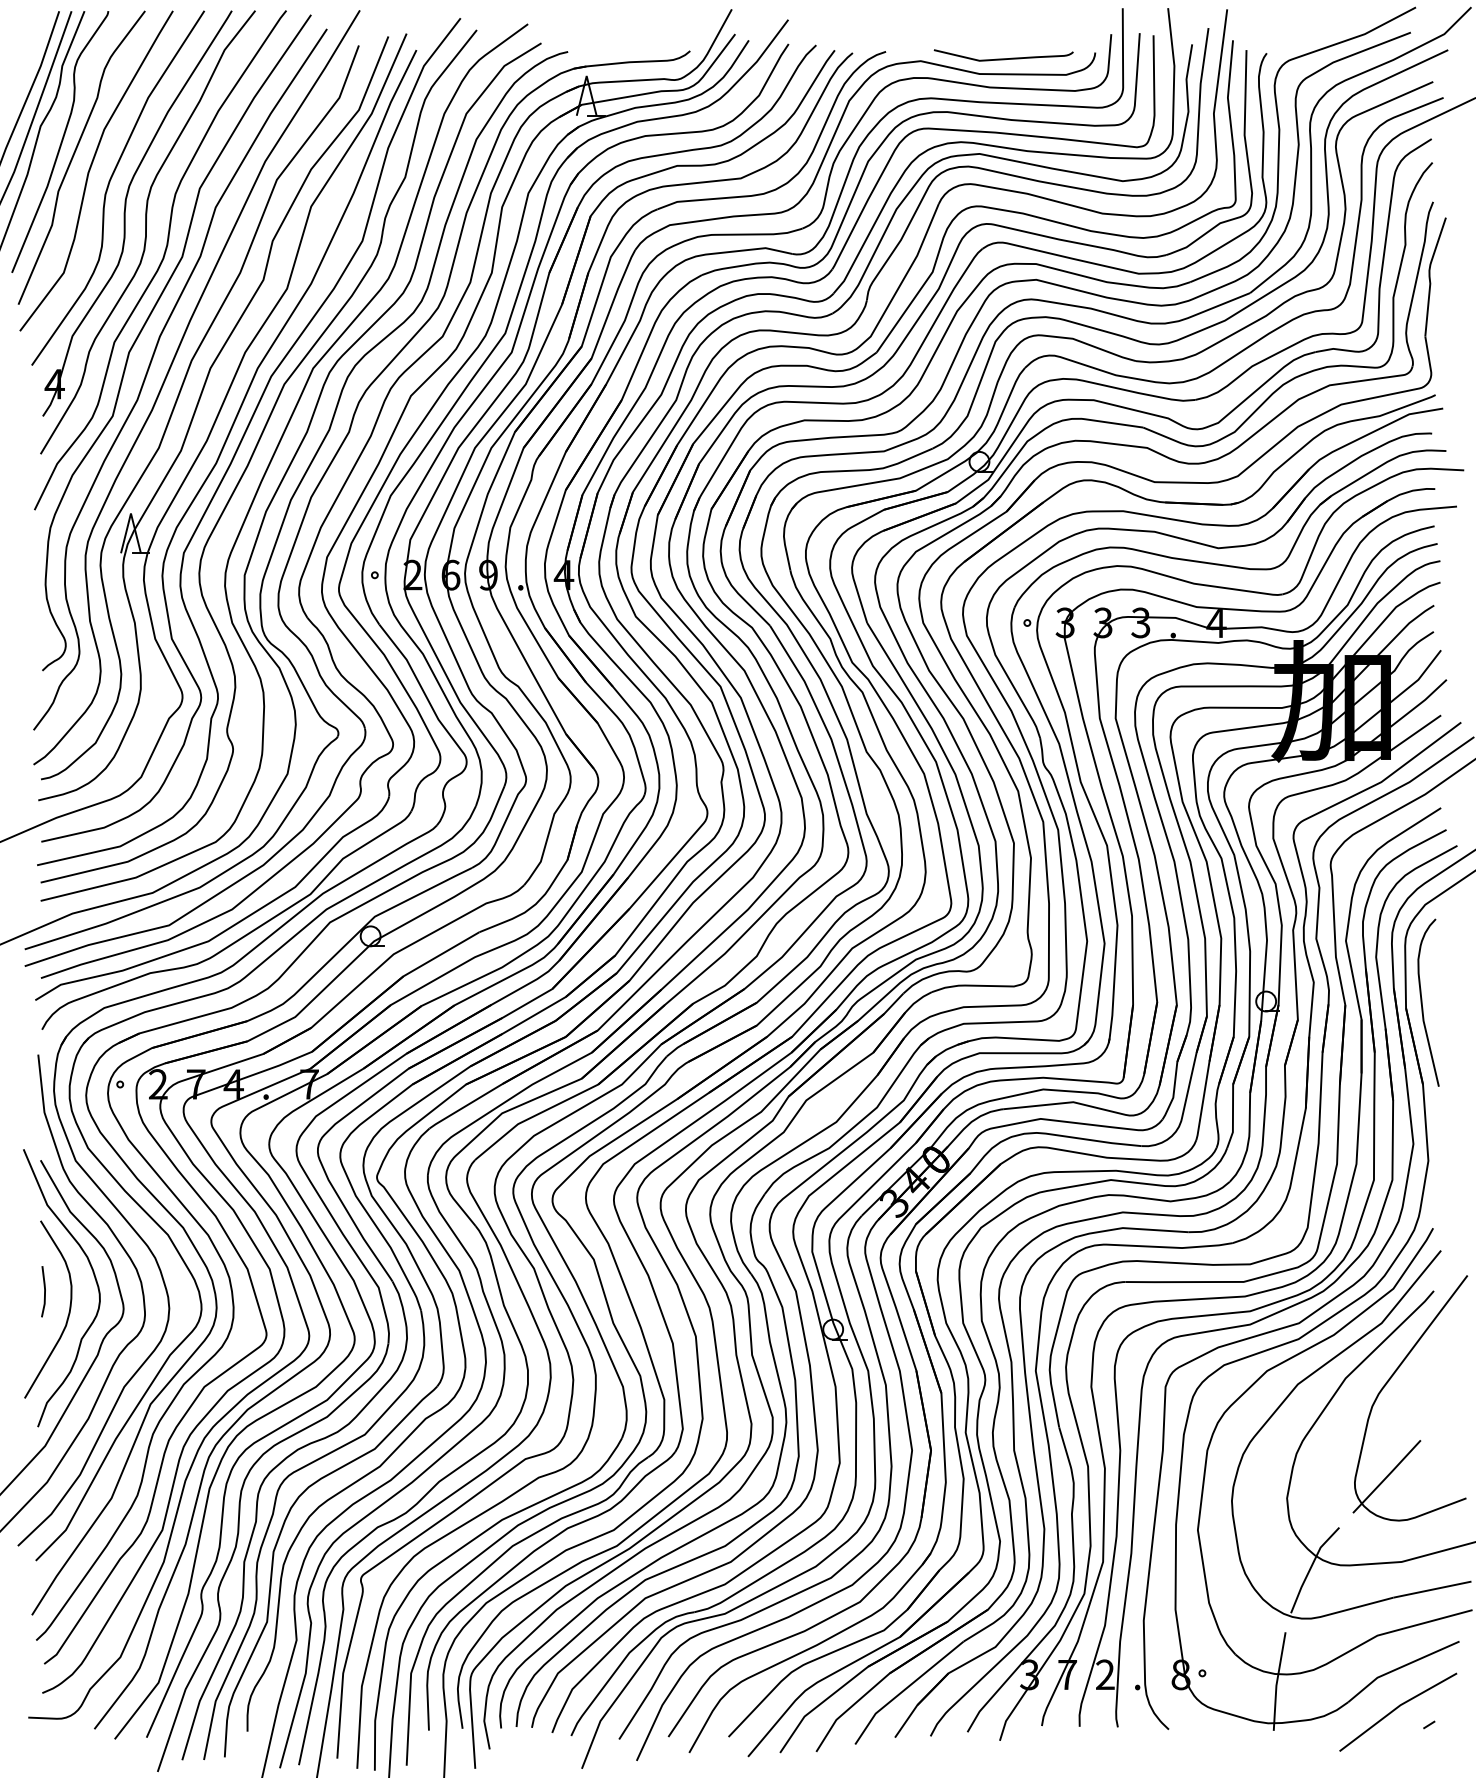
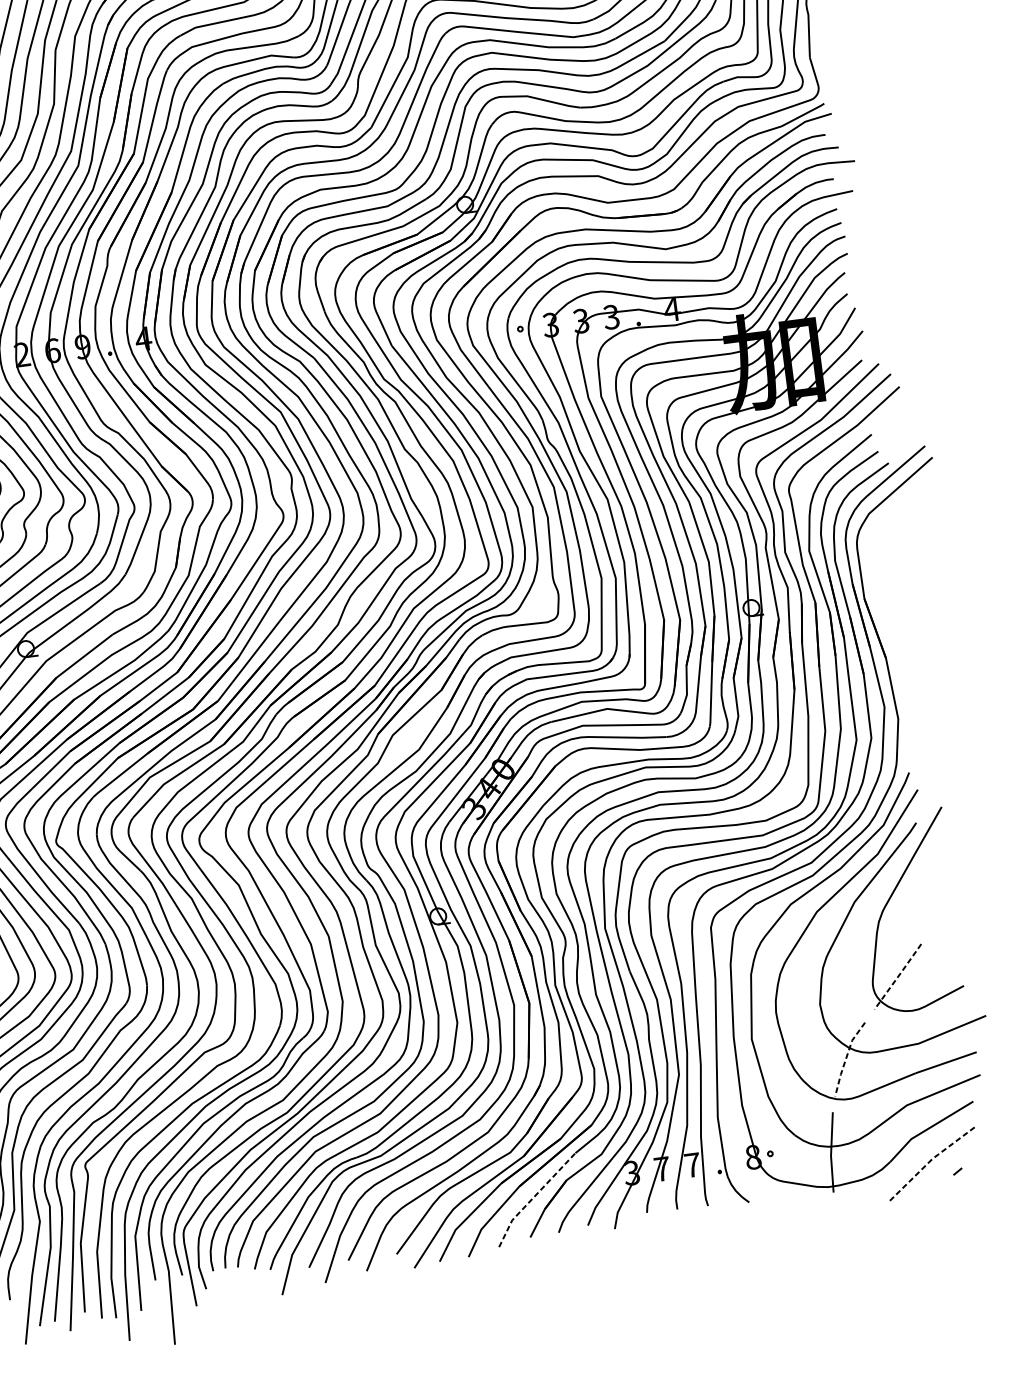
curve: (1422, 1002) -> (877, 592), removed
line: (1387, 1476) -> (898, 976), solid -> dashed
line: (1310, 1567) -> (846, 1057), solid -> dashed
text: (1105, 1674) -> (692, 1164), 2 -> 7
line: (905, 1689) -> (533, 1197), solid -> dashed
line: (1395, 1708) -> (928, 1161), solid -> dashed

